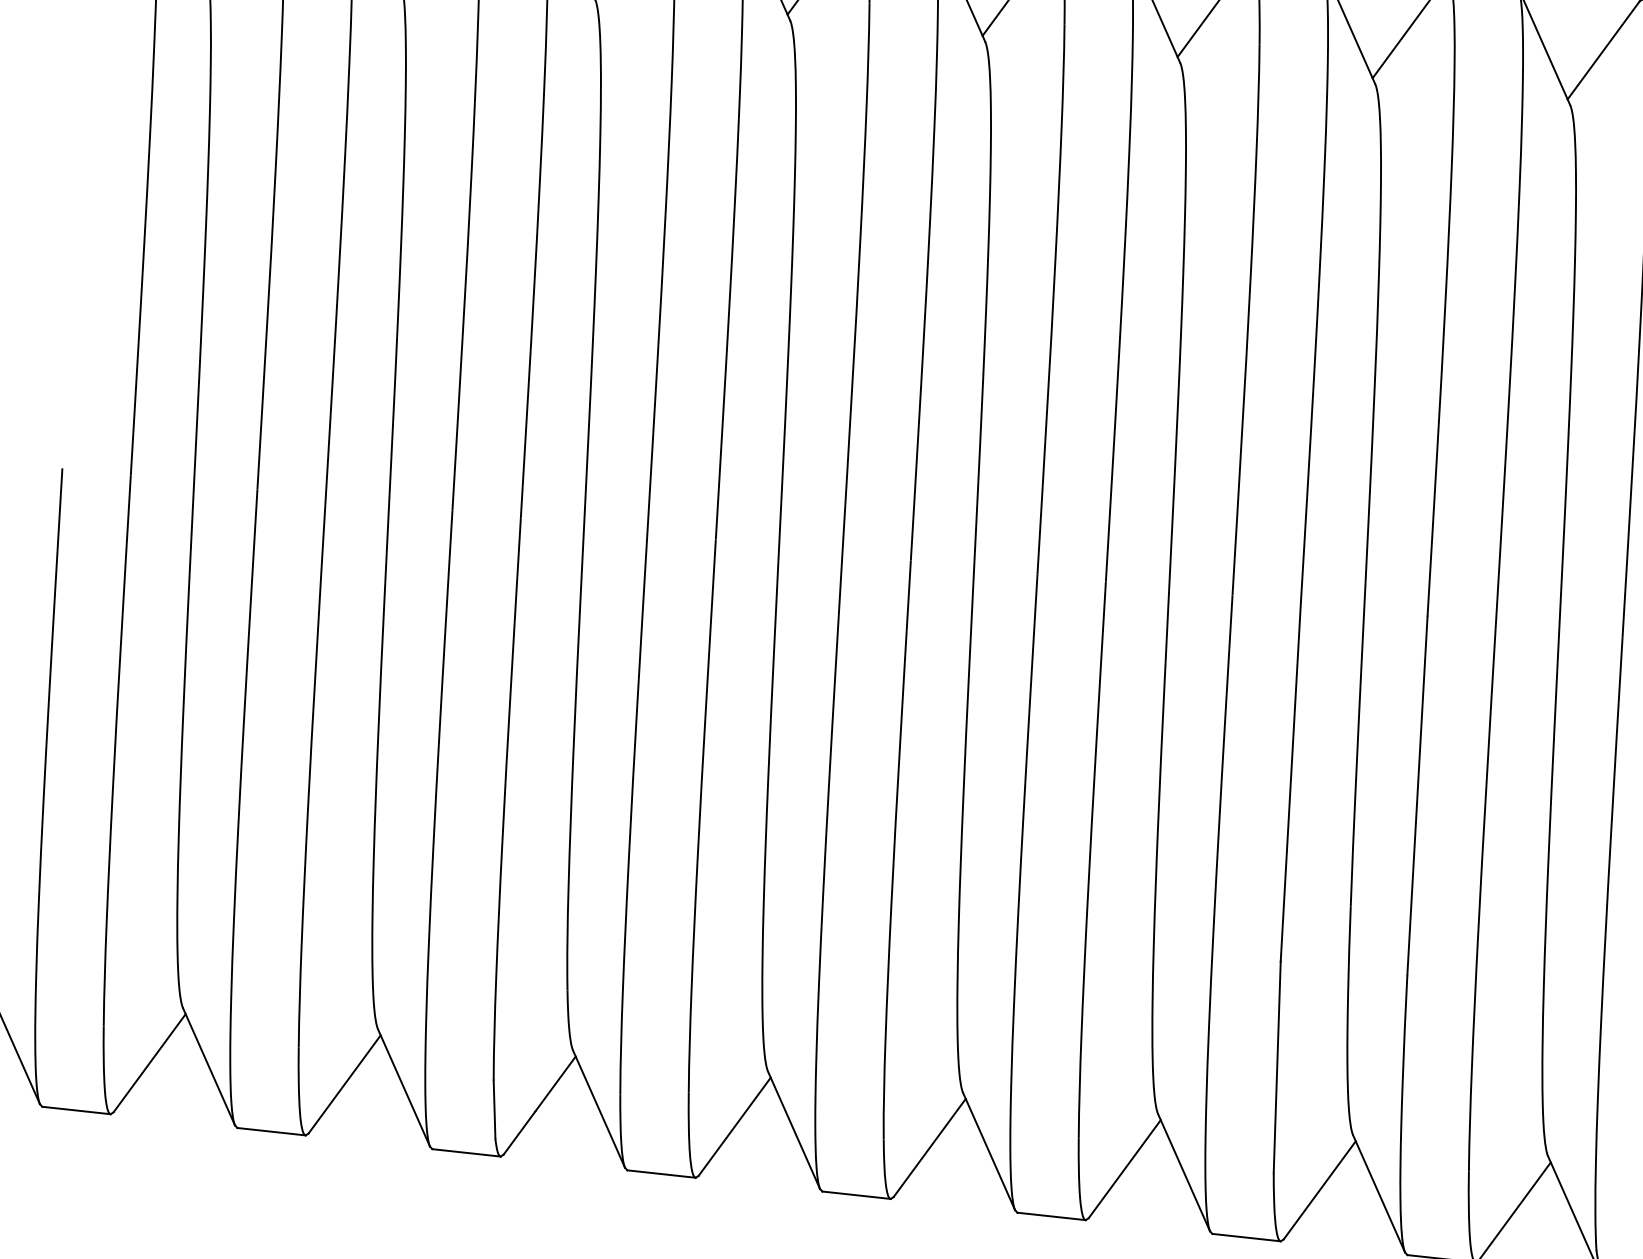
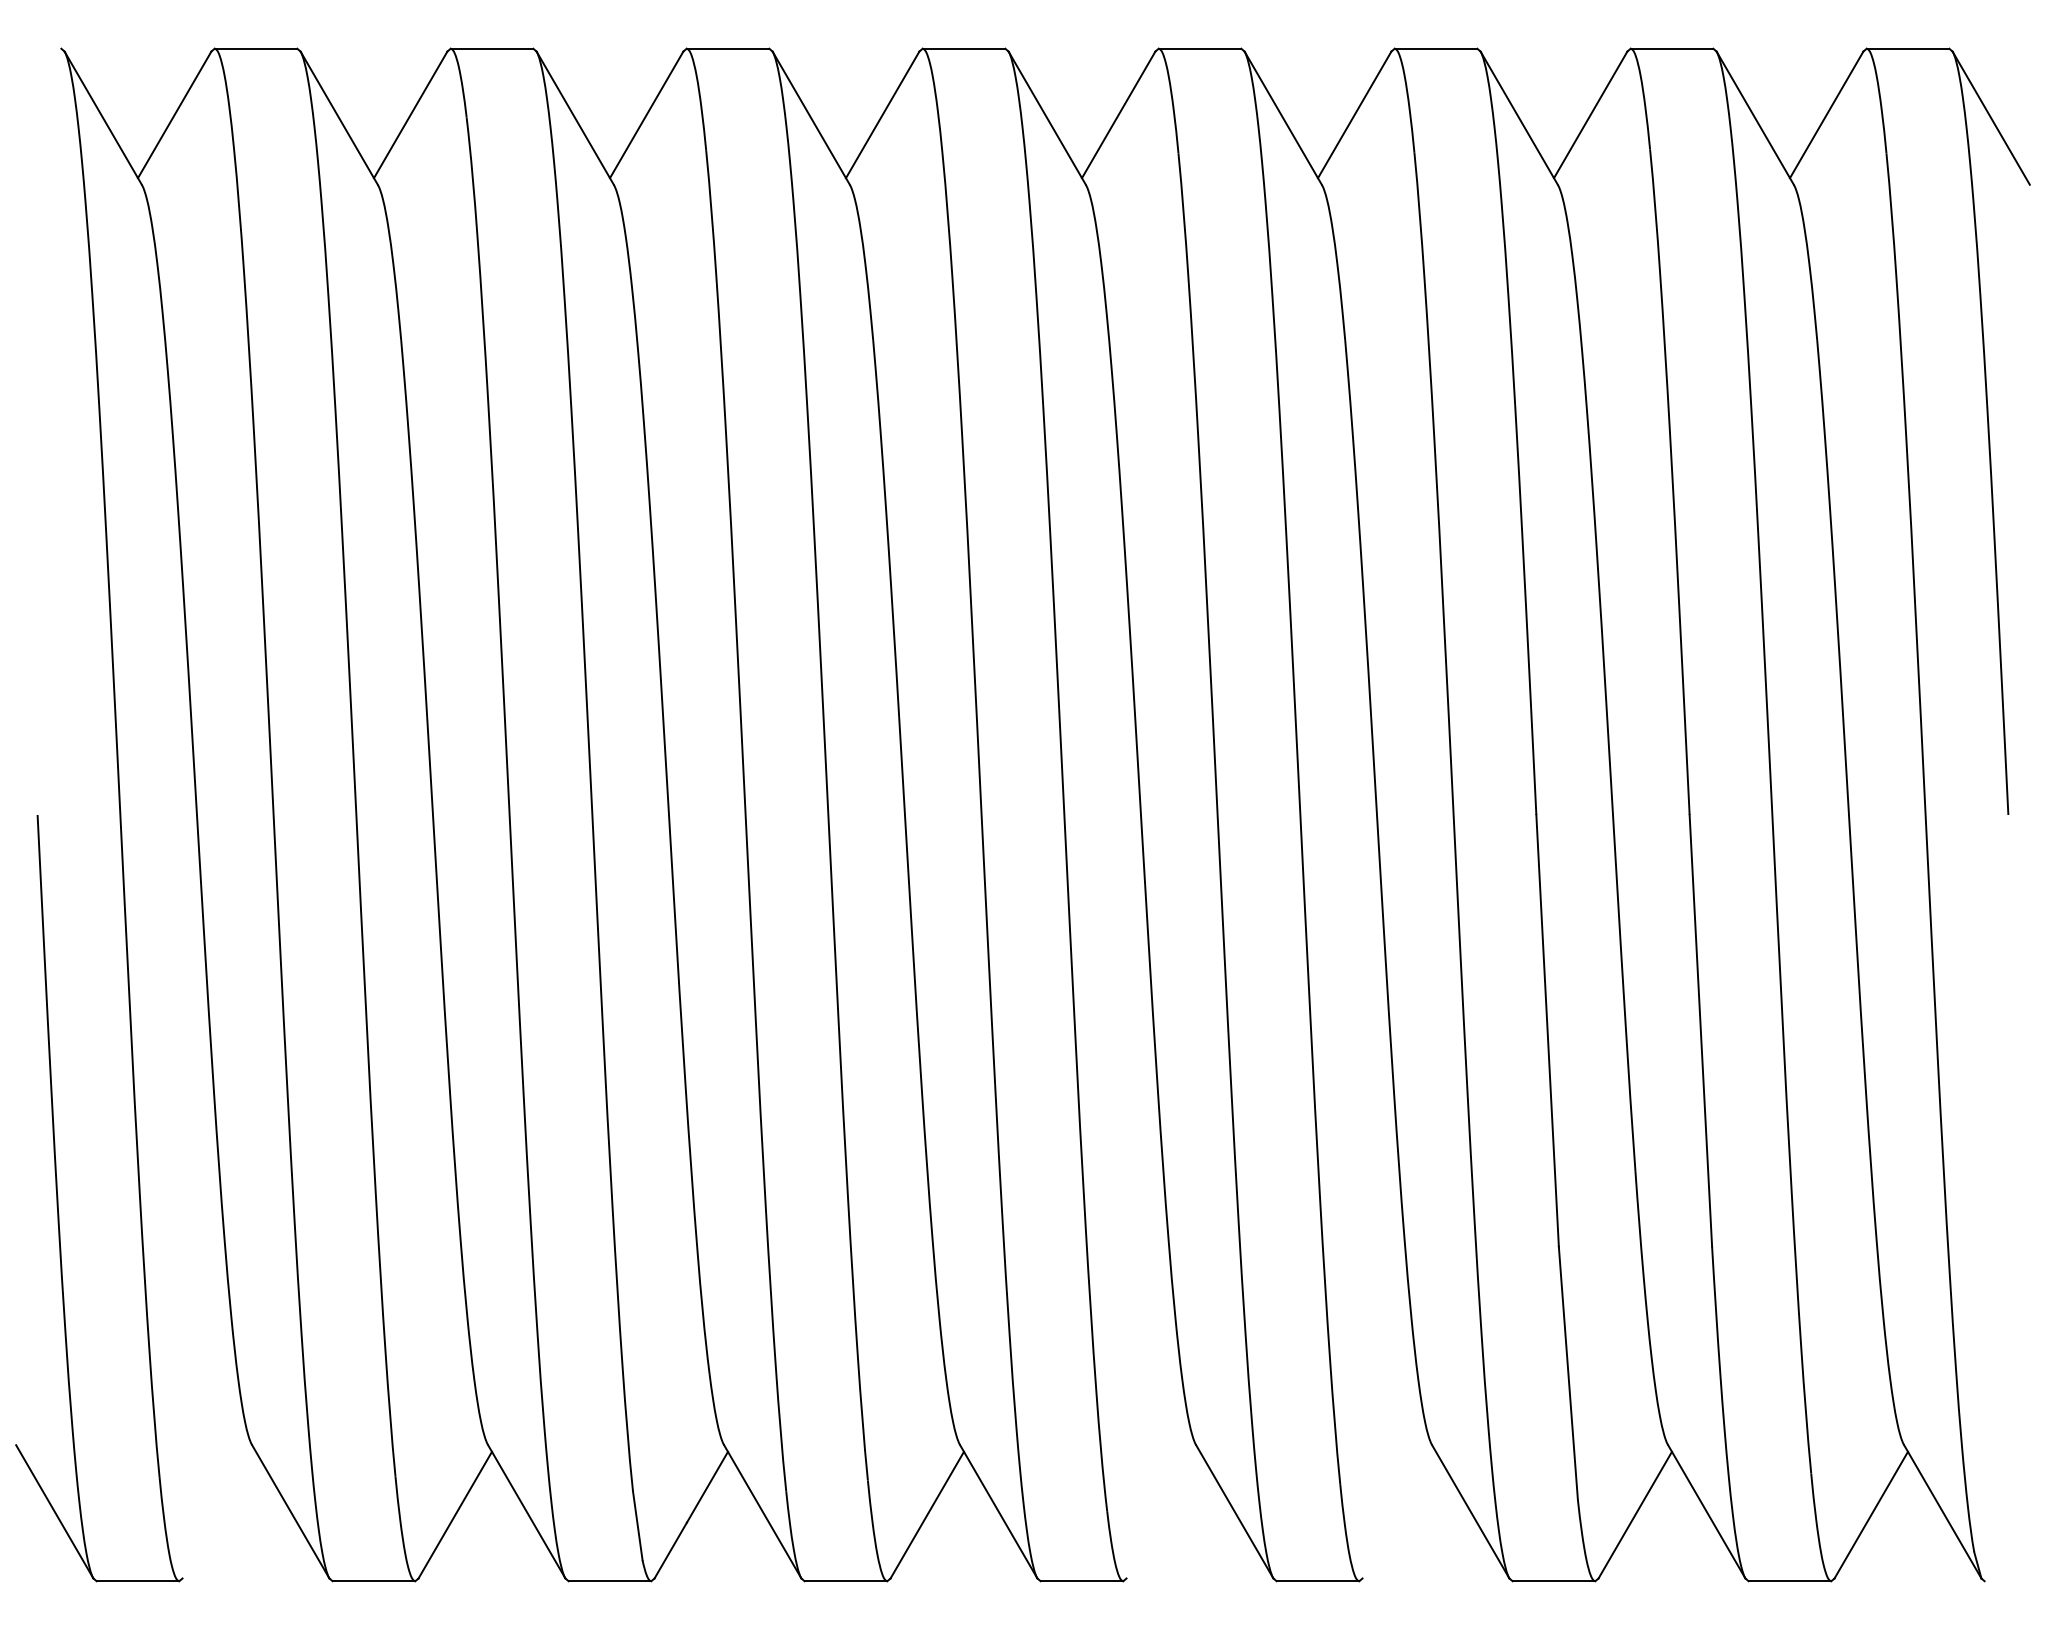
line: (149, 1062) -> (219, 1514), removed
line: (929, 1147) -> (1162, 1514), removed
line: (1125, 1168) -> (1399, 1514), removed

